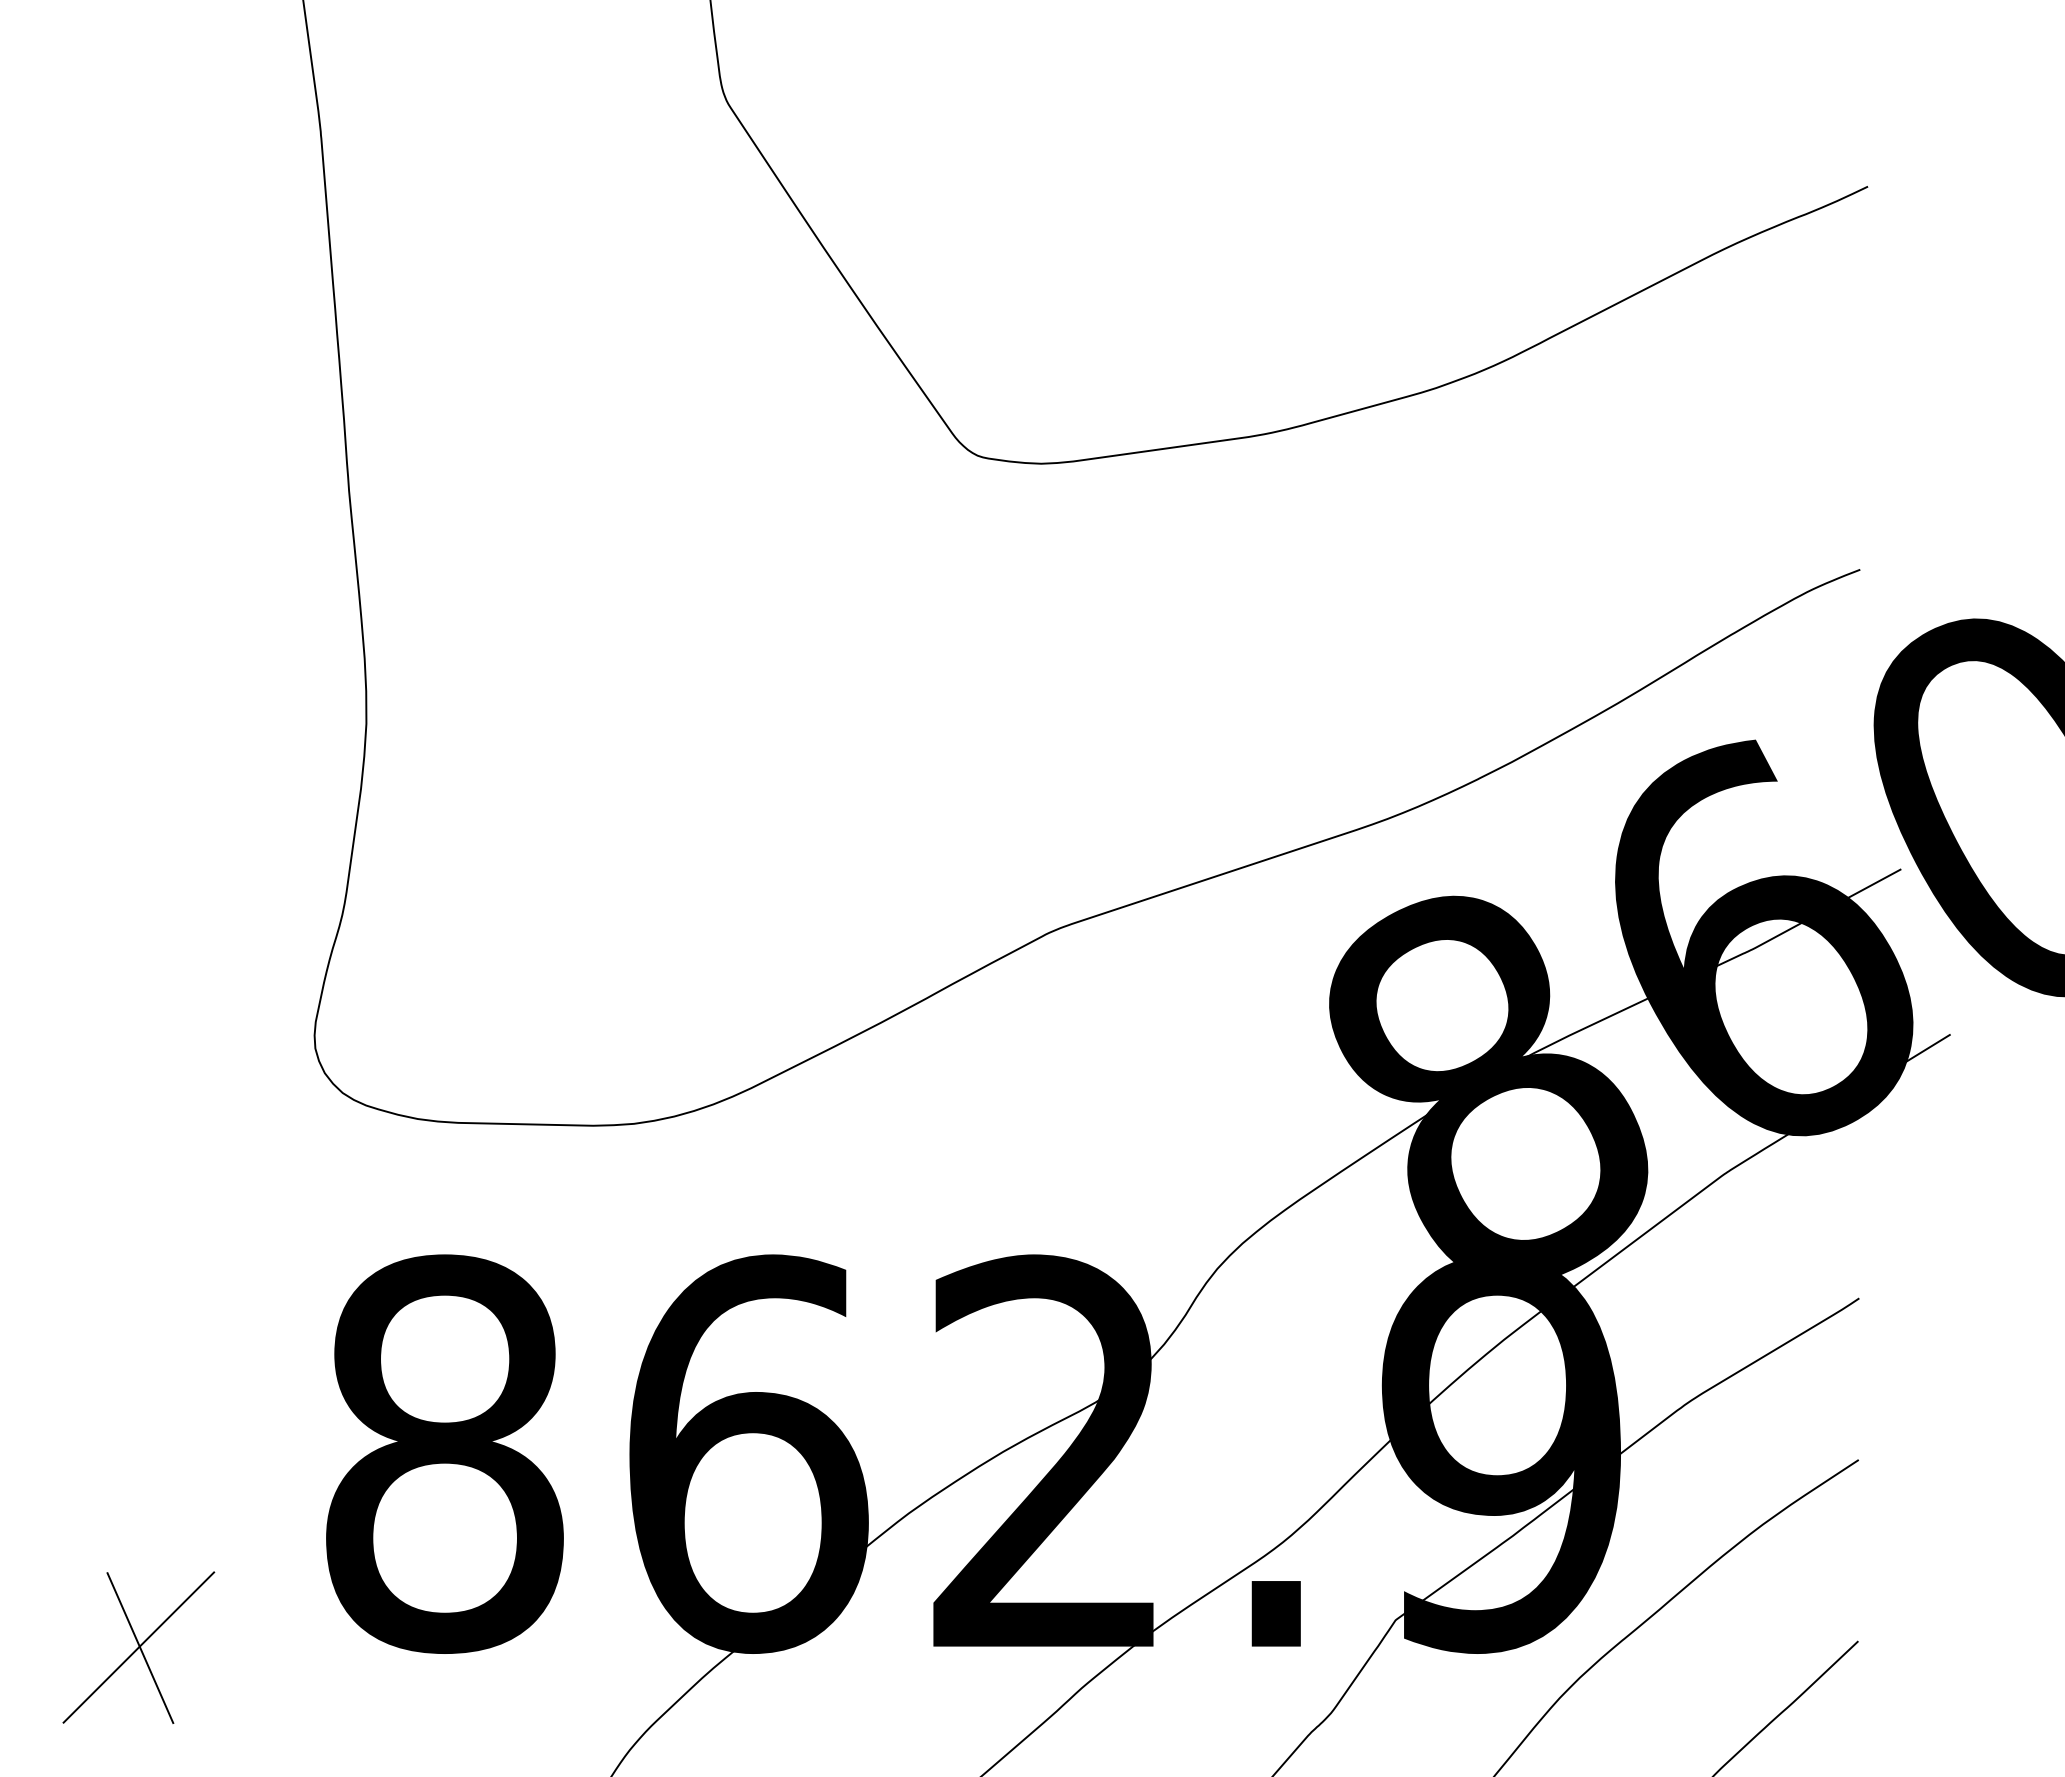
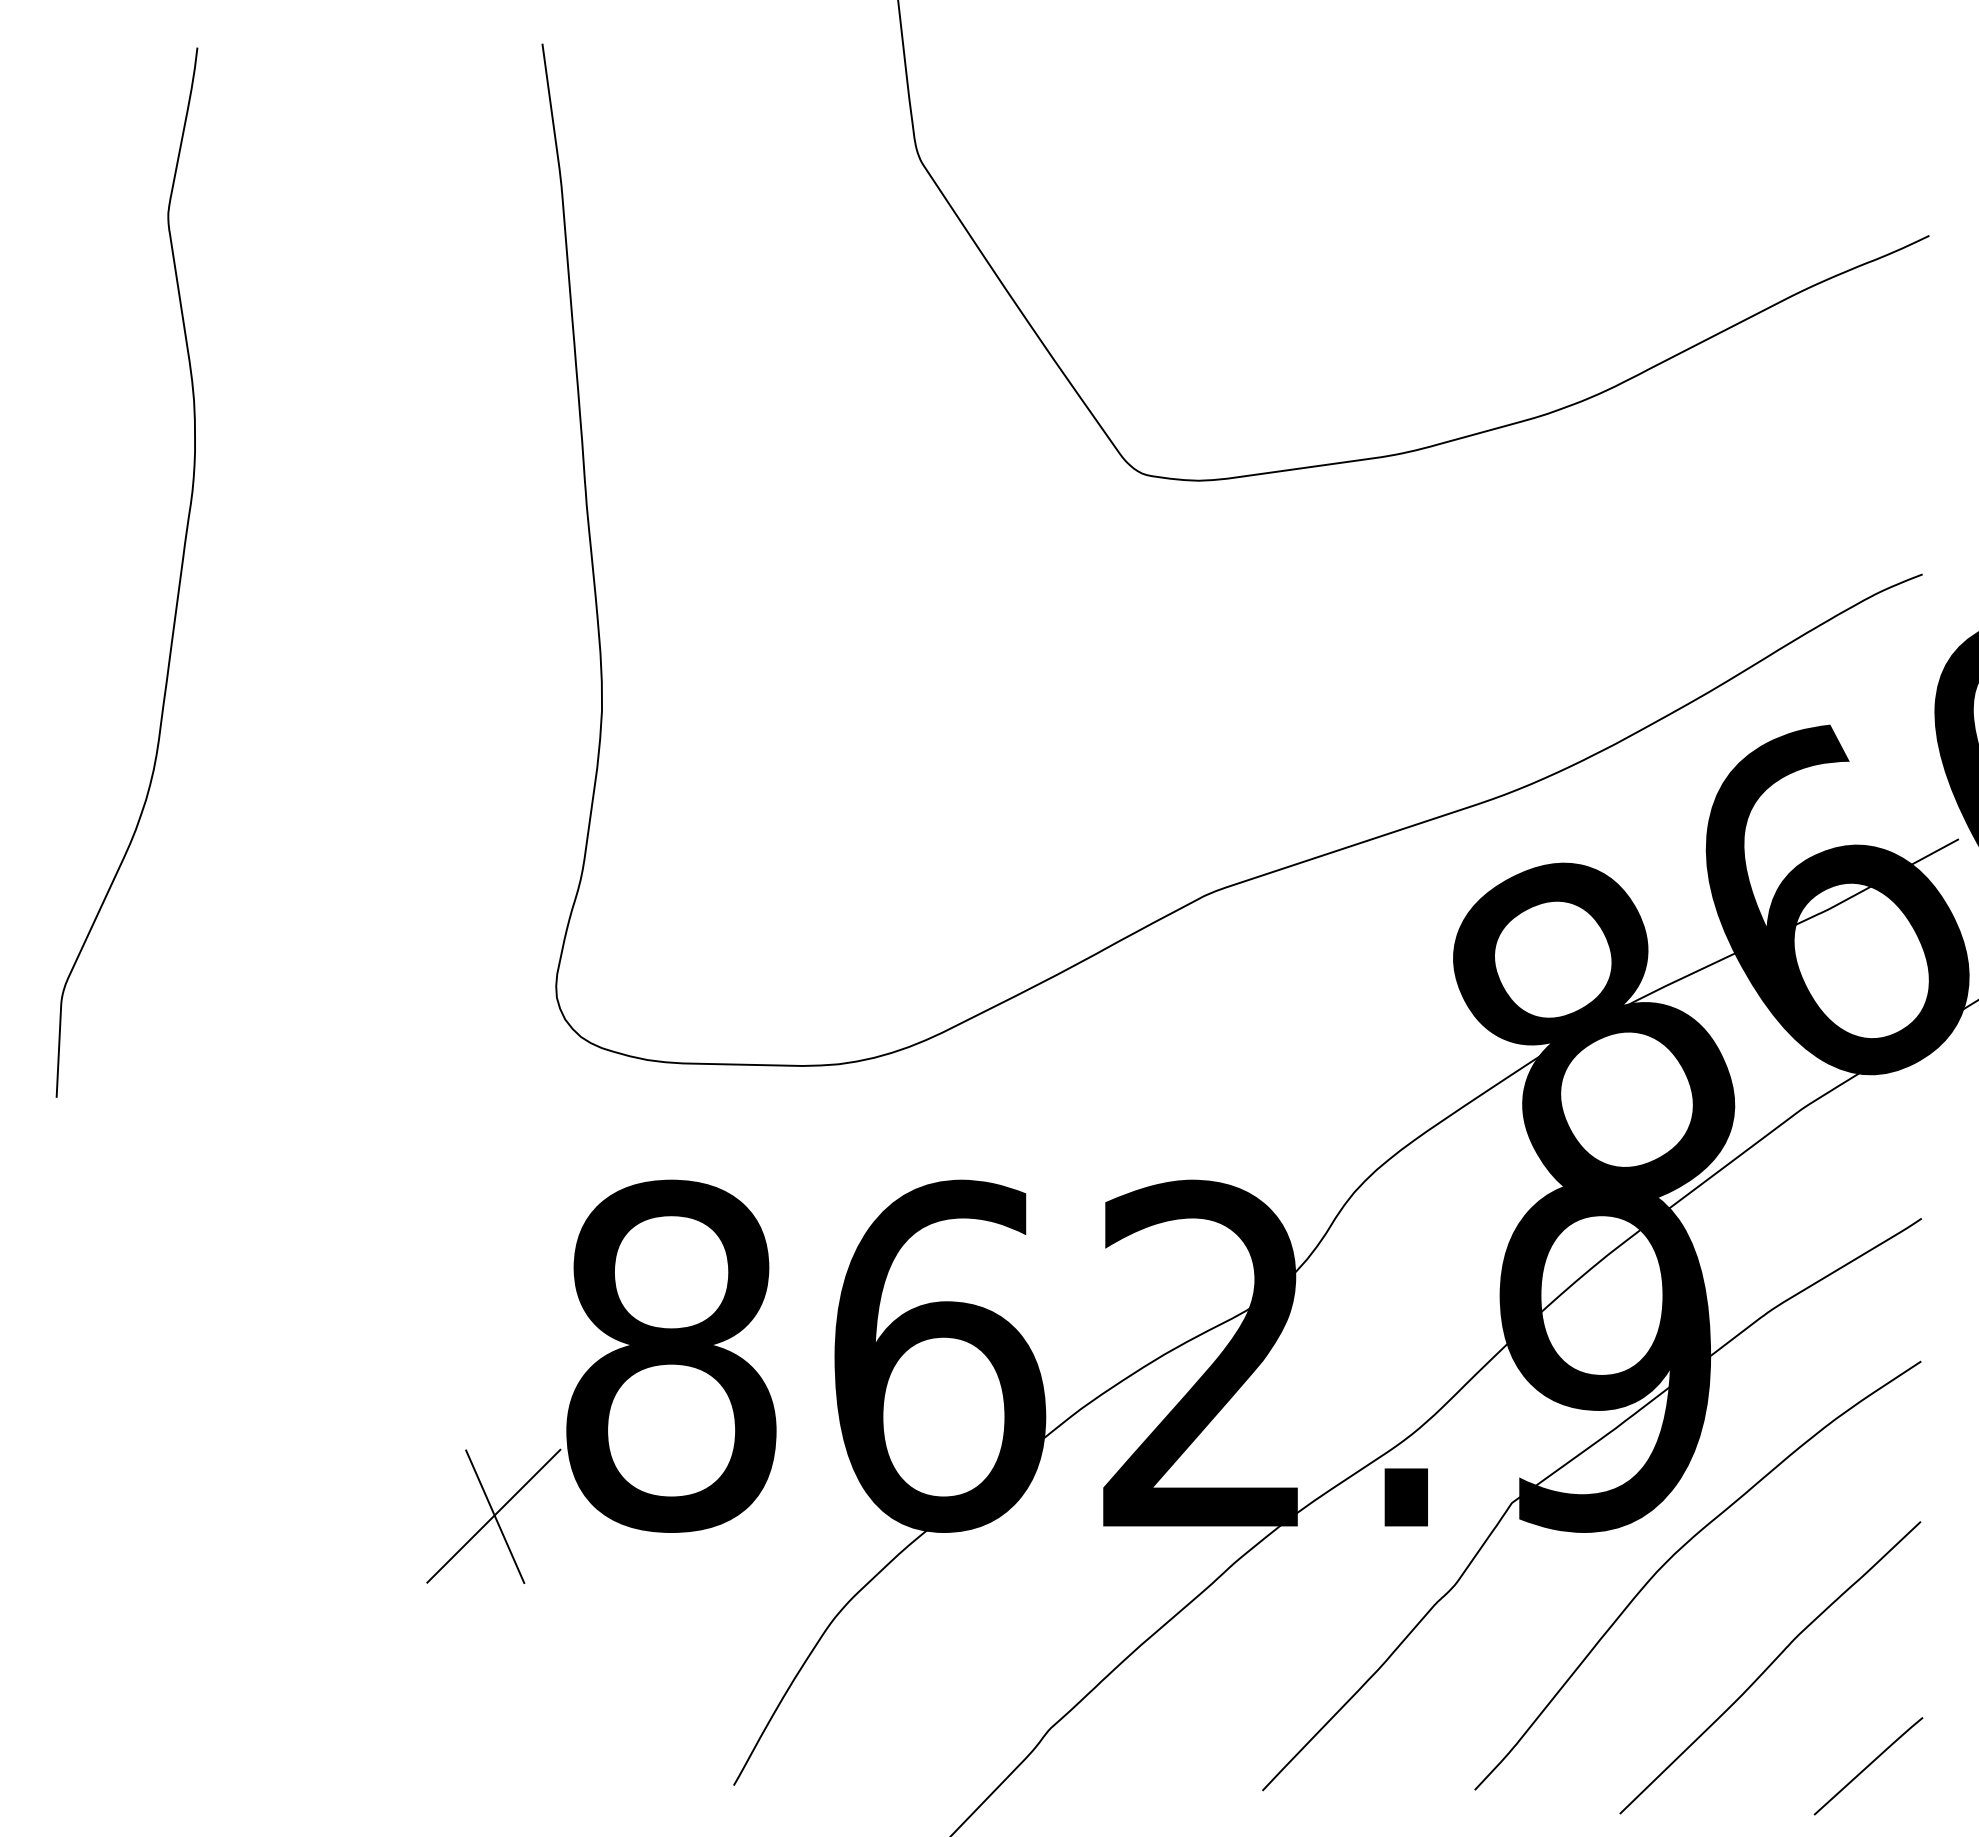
part: (138, 1646) -> (493, 1515), moved

